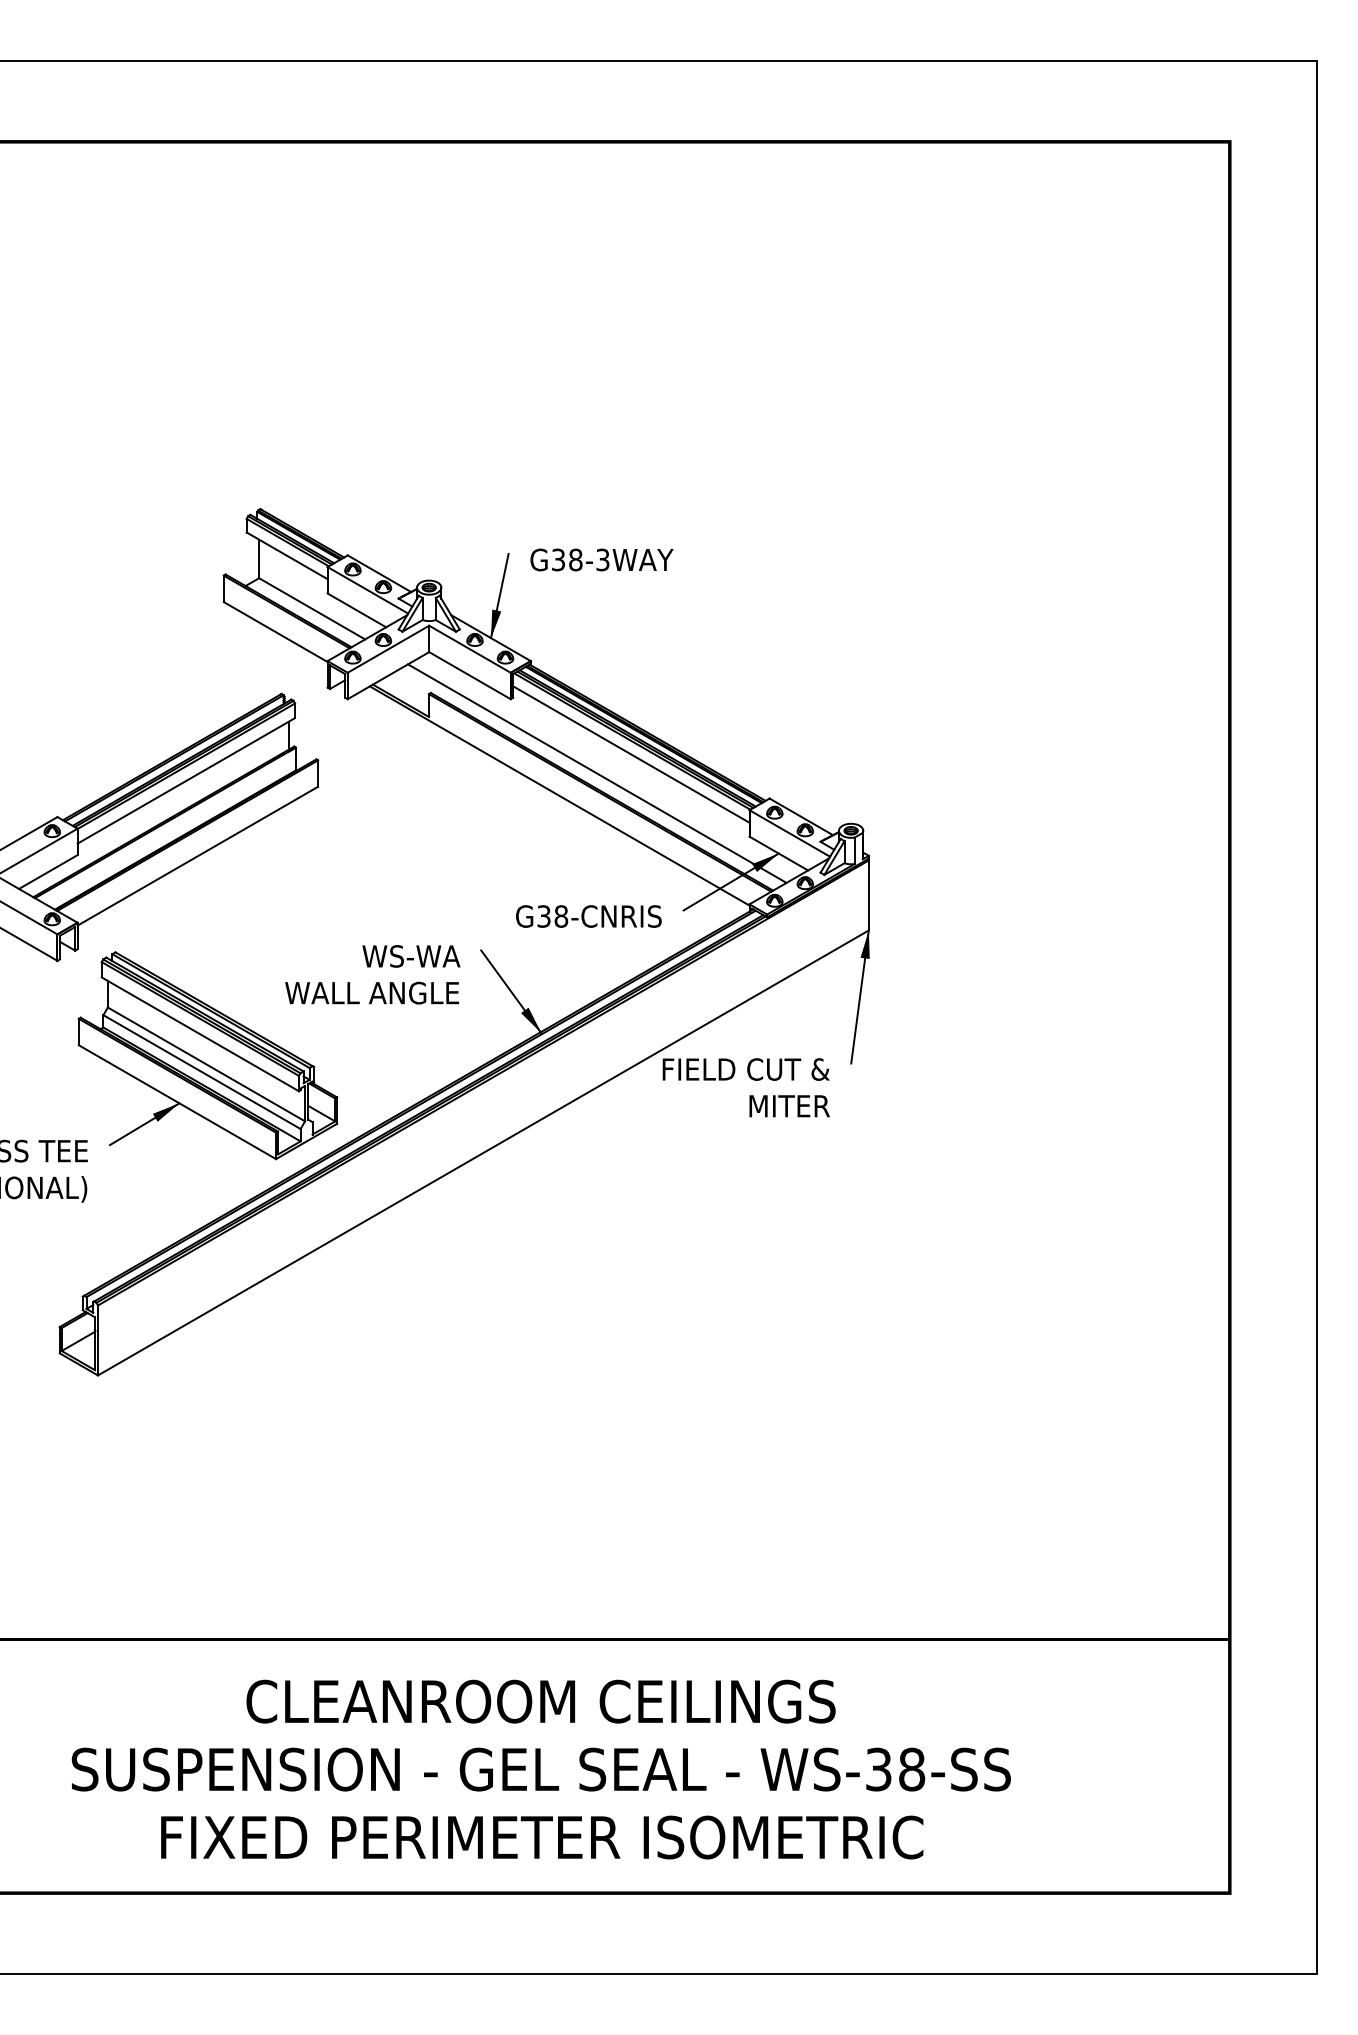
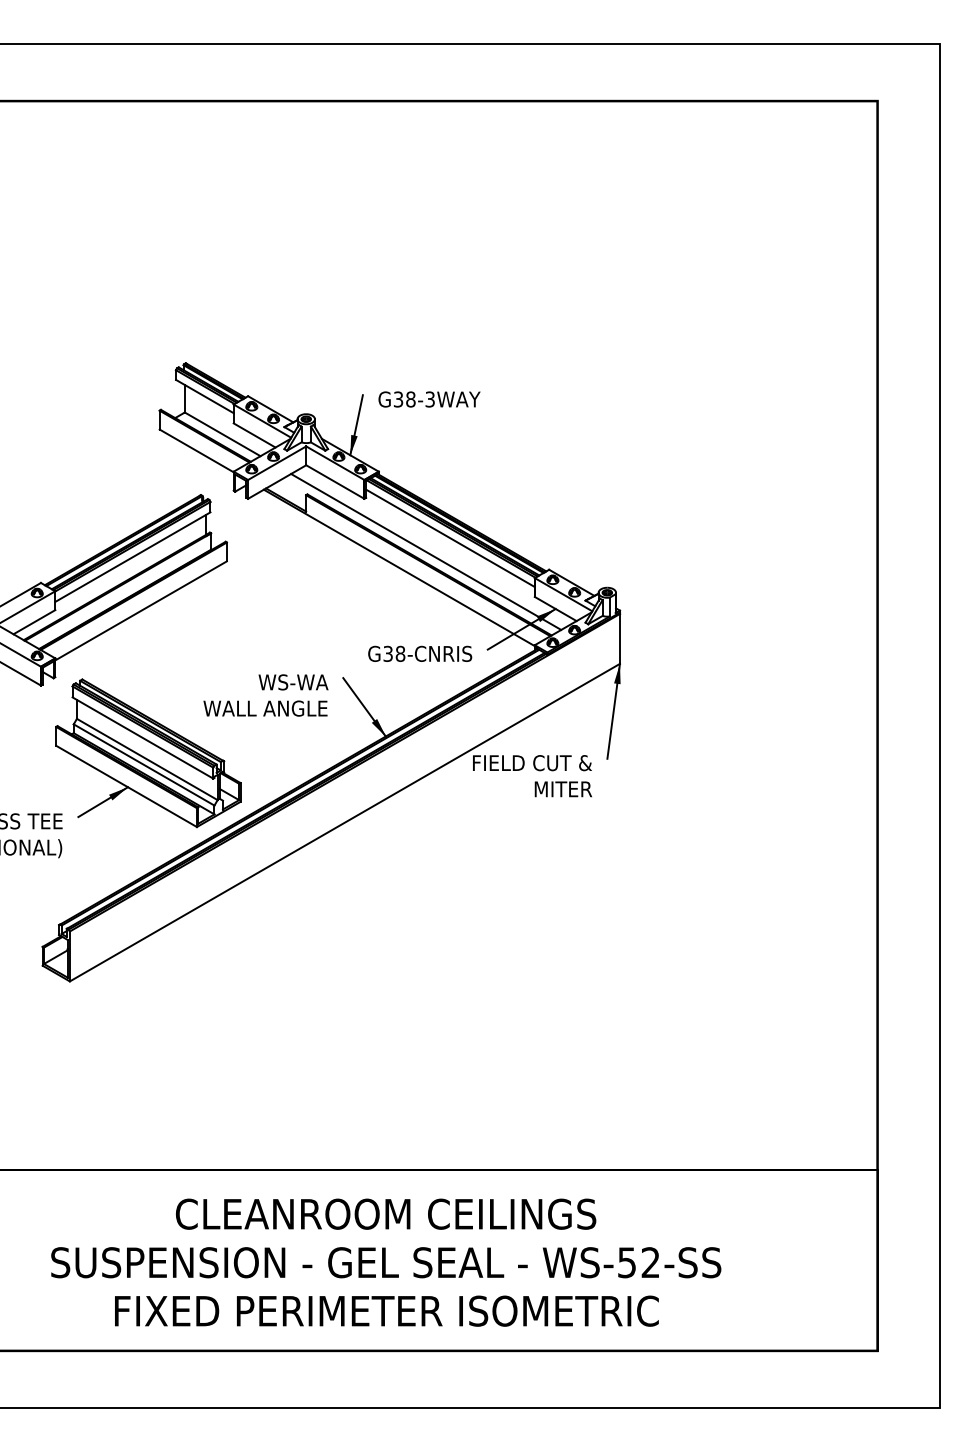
text: (896, 1769) -> (639, 1262), WS-38-SS -> WS-52-SS

